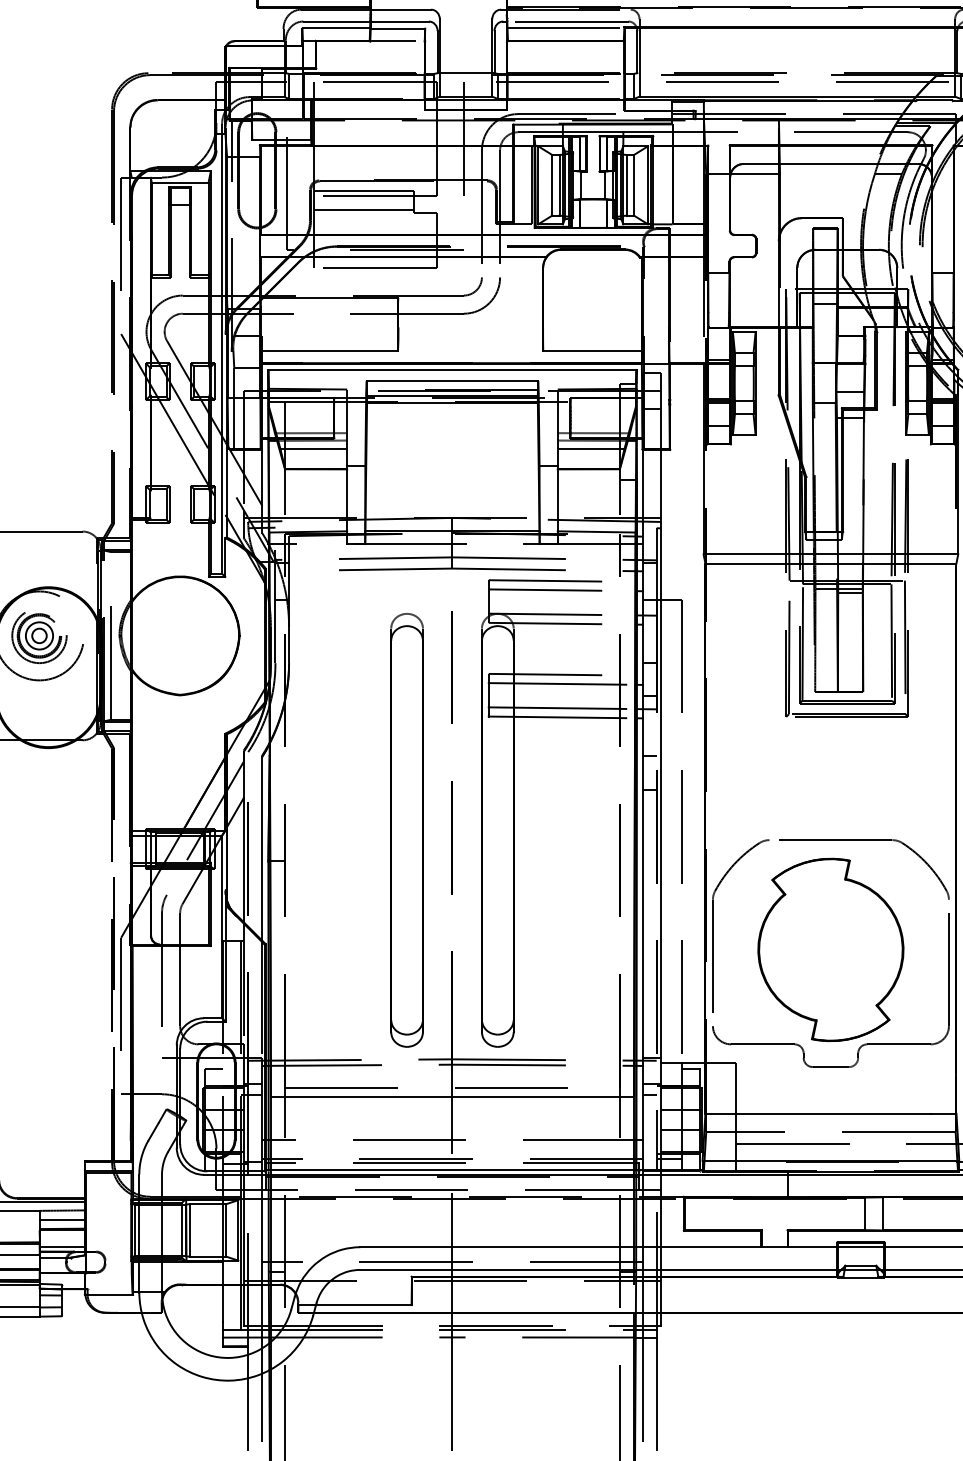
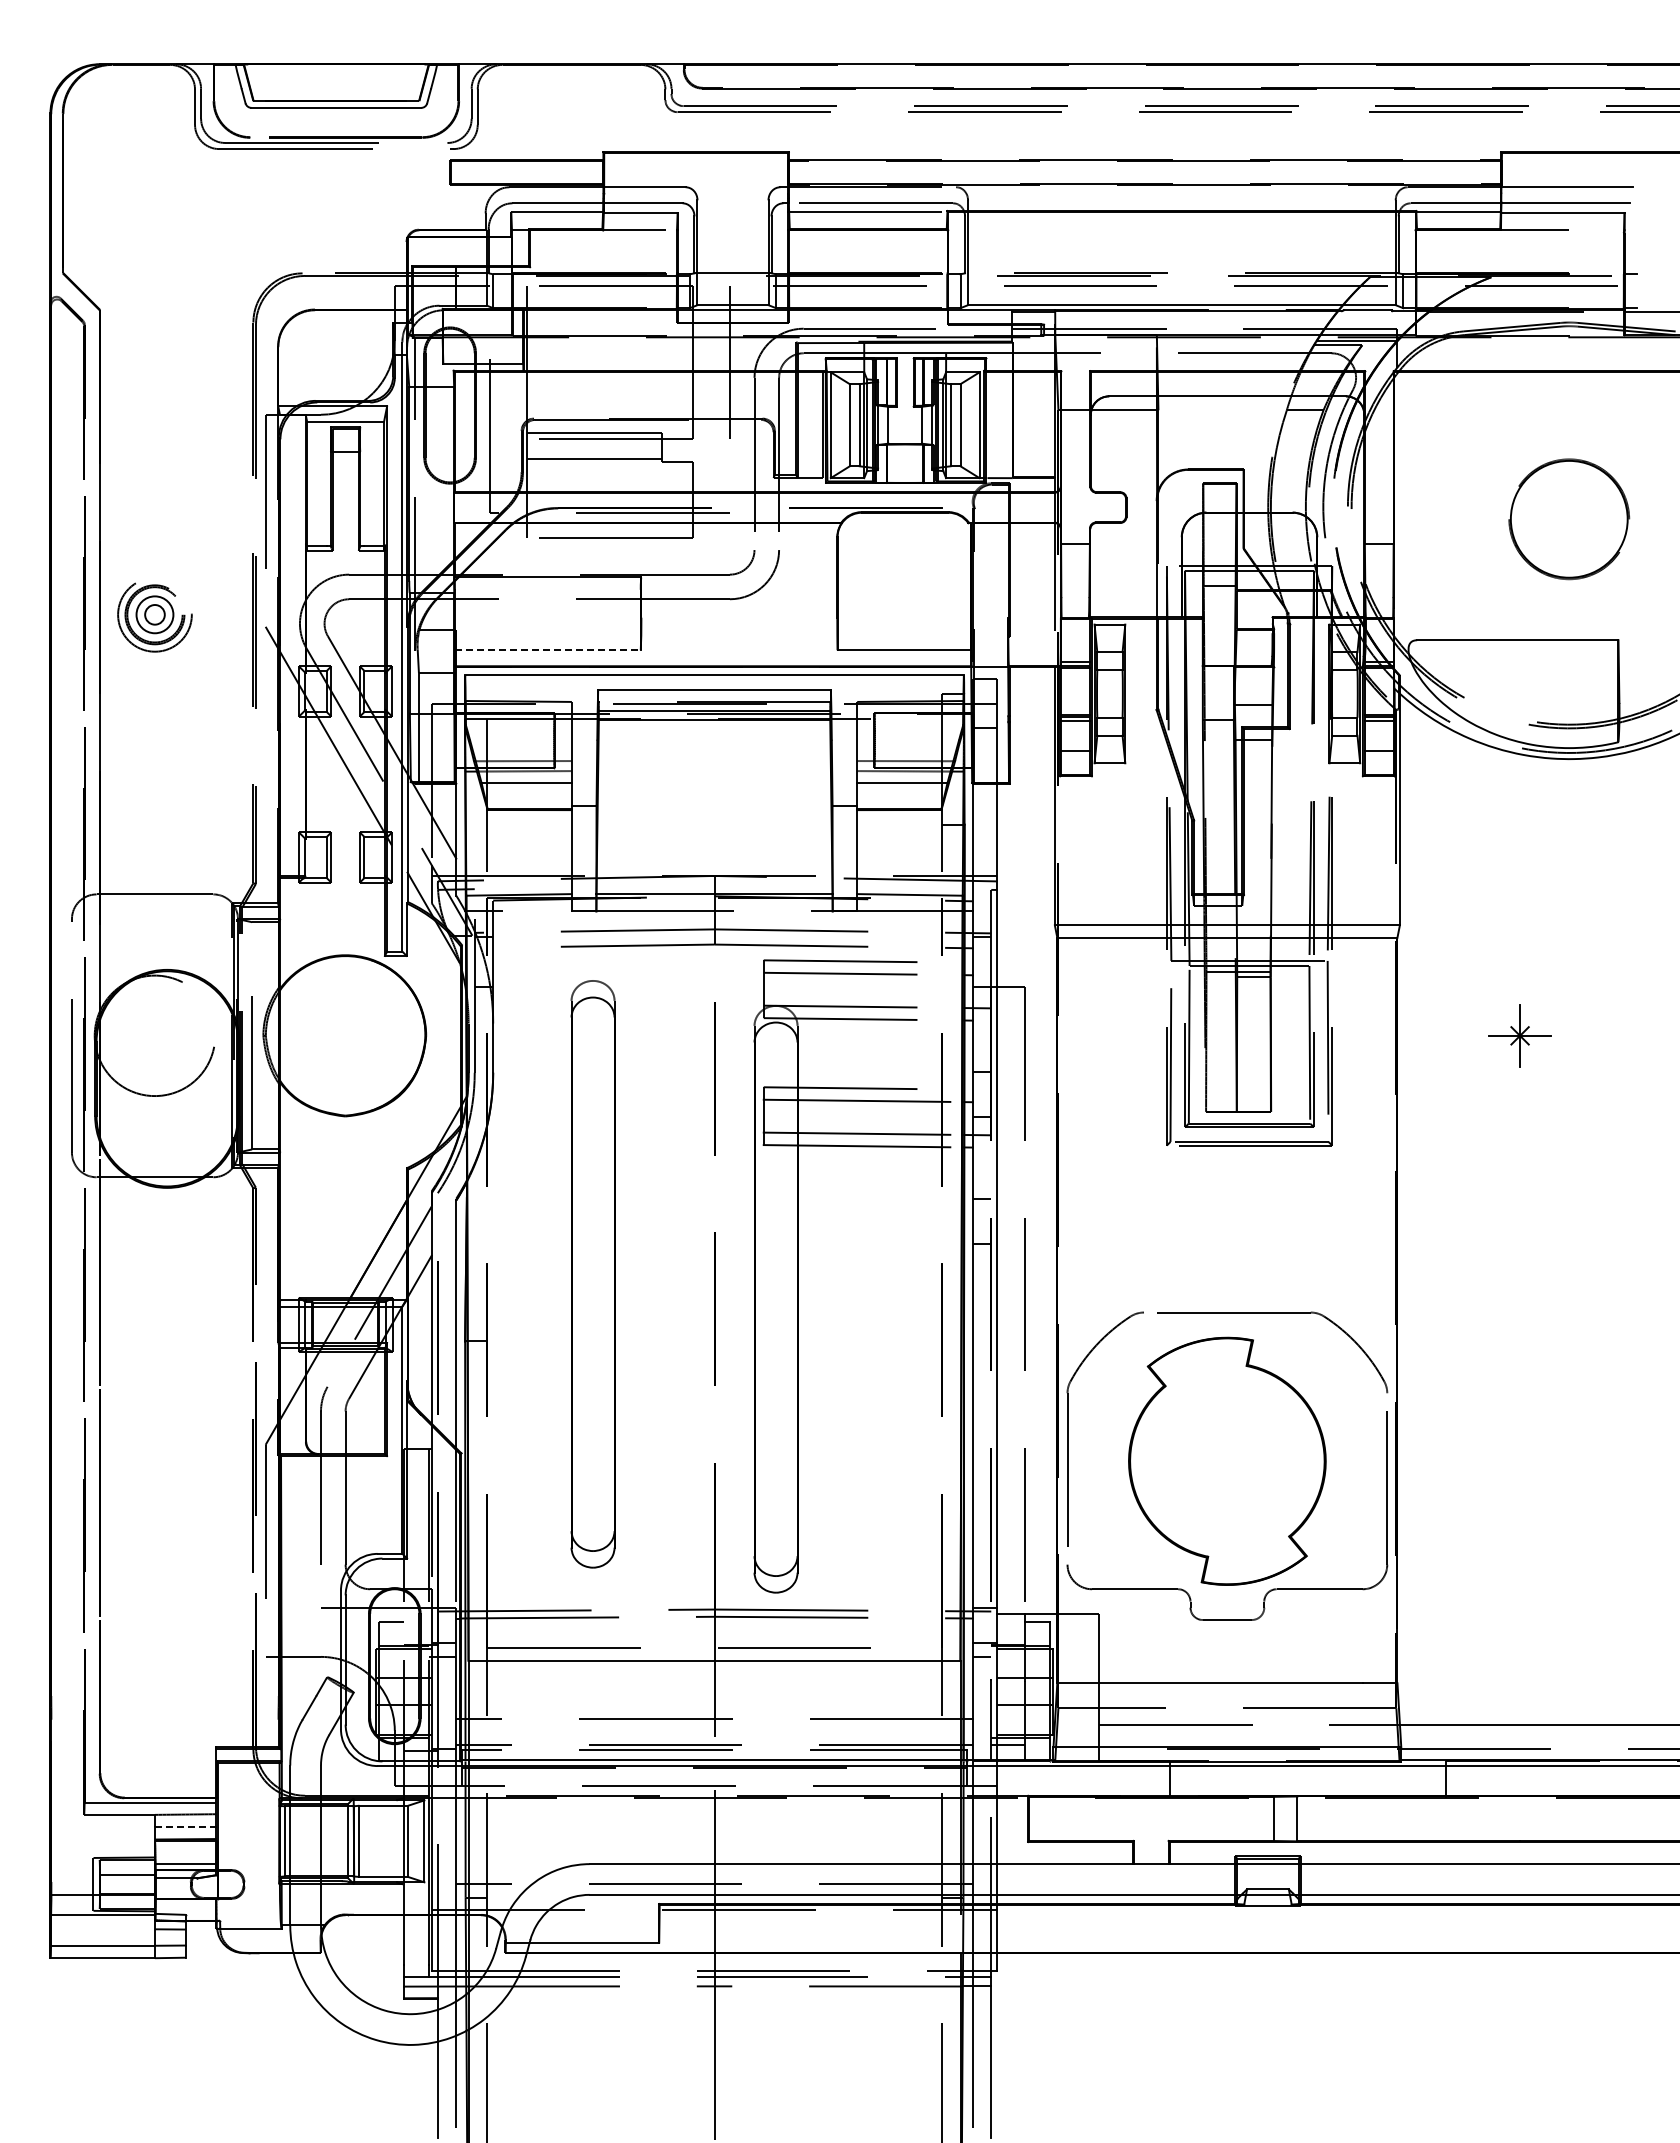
line: (329, 351) -> (547, 650), solid -> dashed
part: (39, 637) -> (154, 617), moved
part: (406, 830) -> (592, 1274), moved
line: (62, 1219) -> (185, 1826), solid -> dashed

